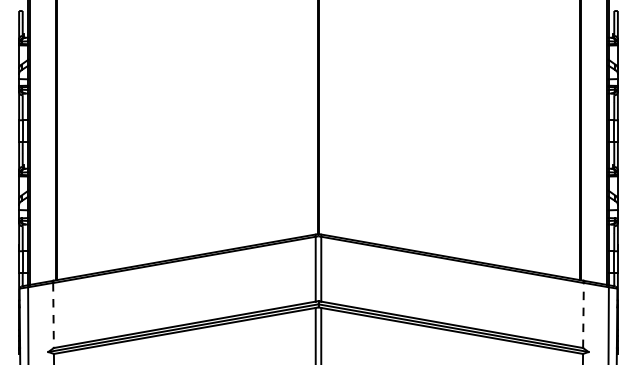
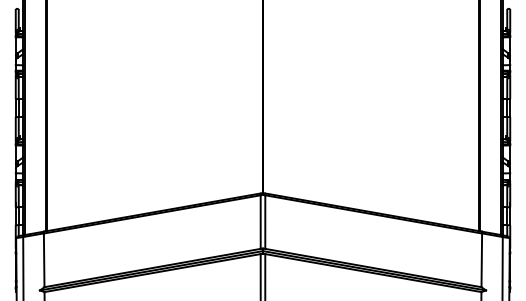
line: (53, 315) -> (44, 260), dashed -> solid
line: (583, 315) -> (481, 260), dashed -> solid

